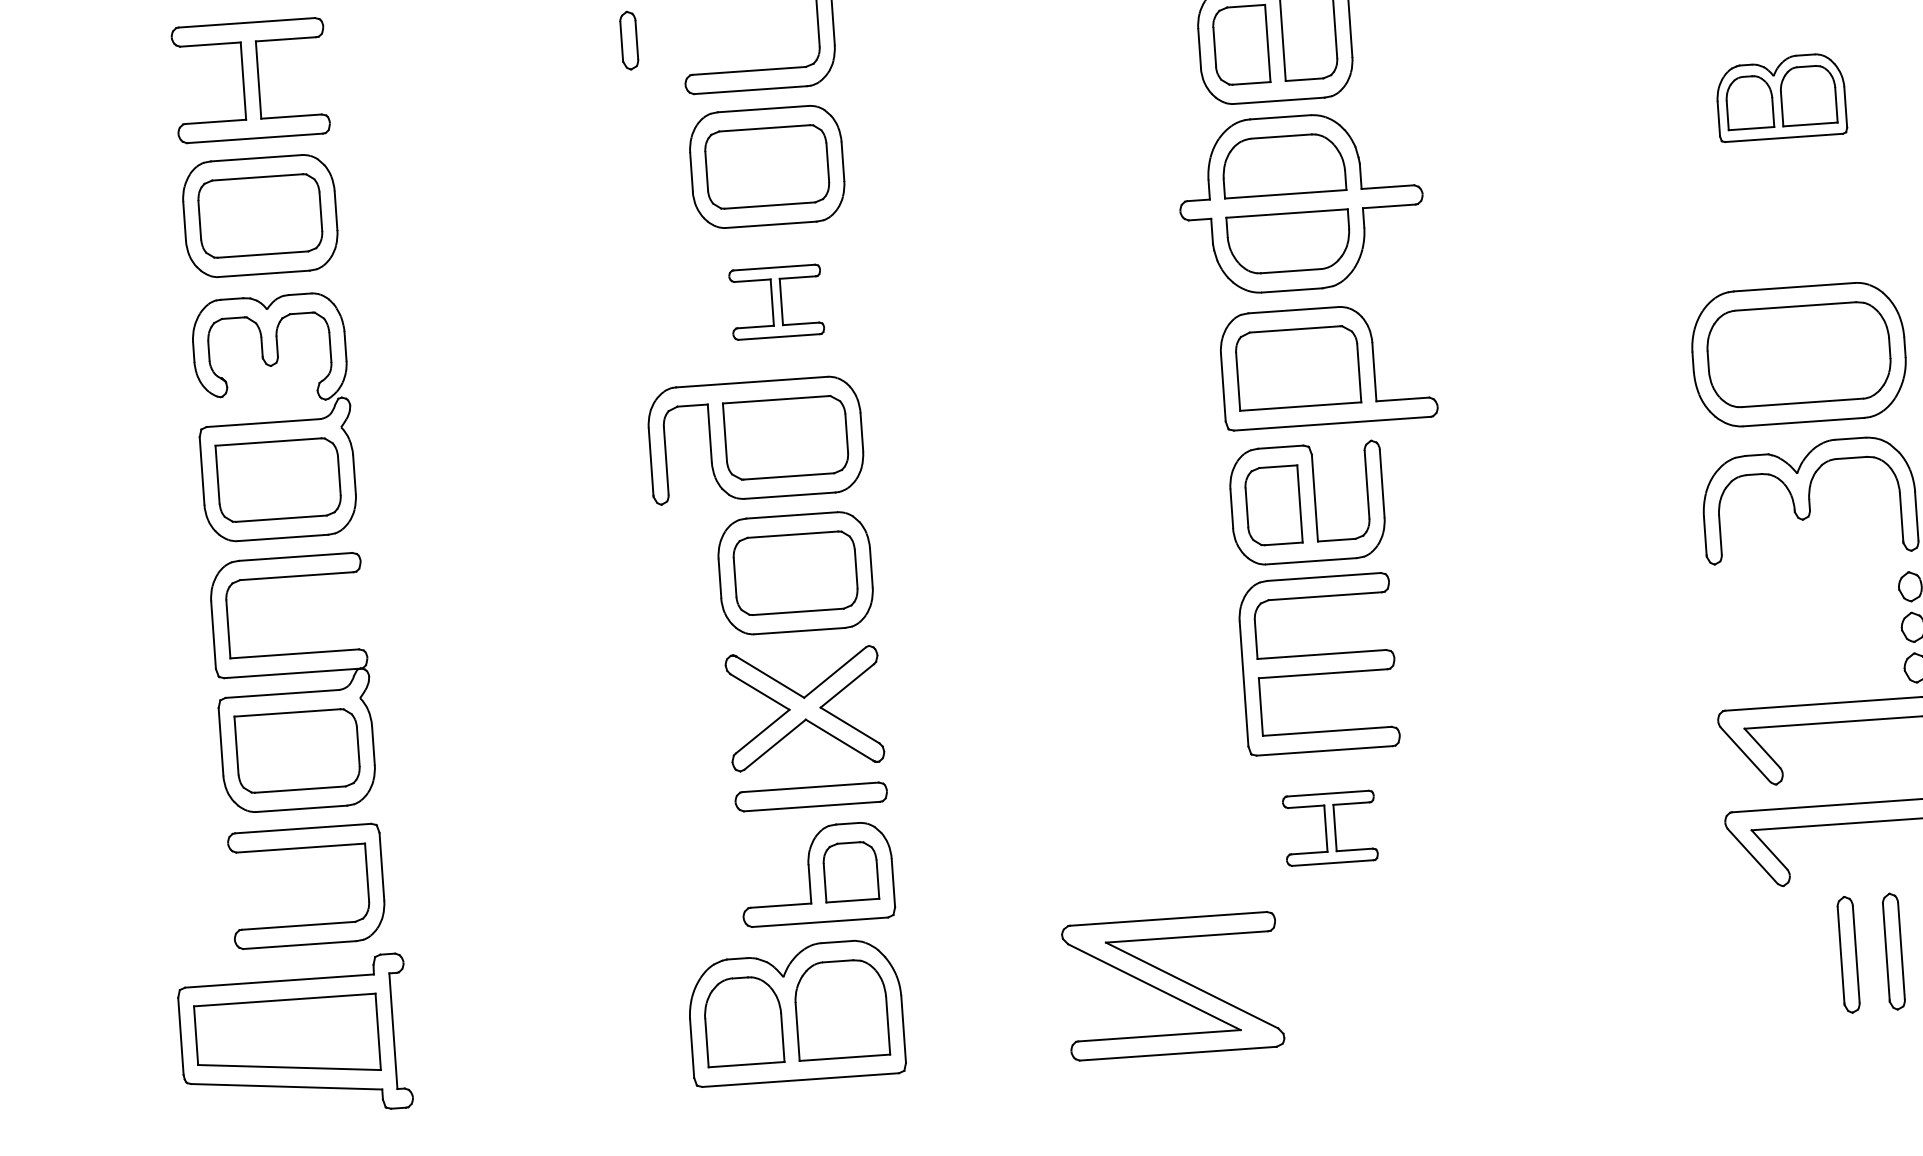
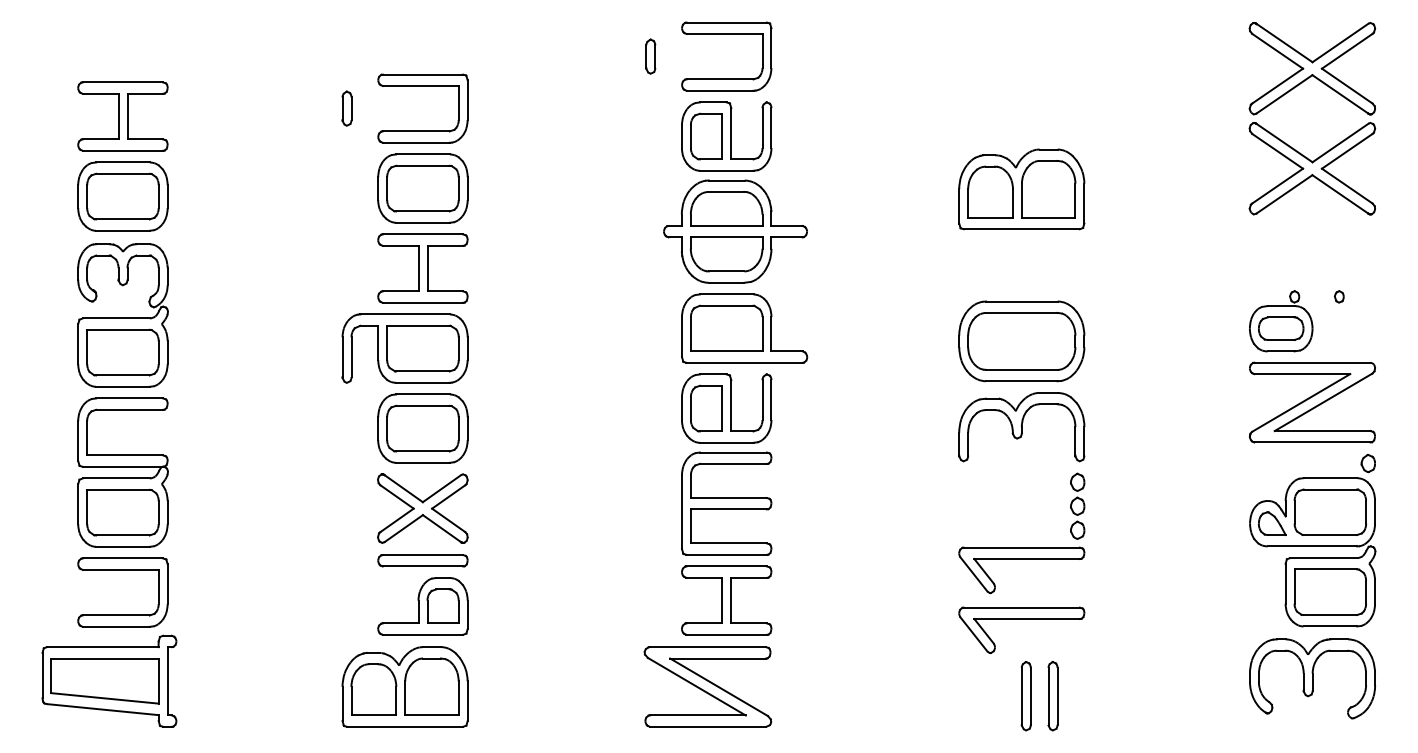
part: (1780, 97) -> (1021, 189), size x1.67
part: (775, 302) -> (422, 268), size x1.67
part: (1329, 828) -> (726, 600), size x1.67
part: (1172, 985) -> (707, 686), moved

